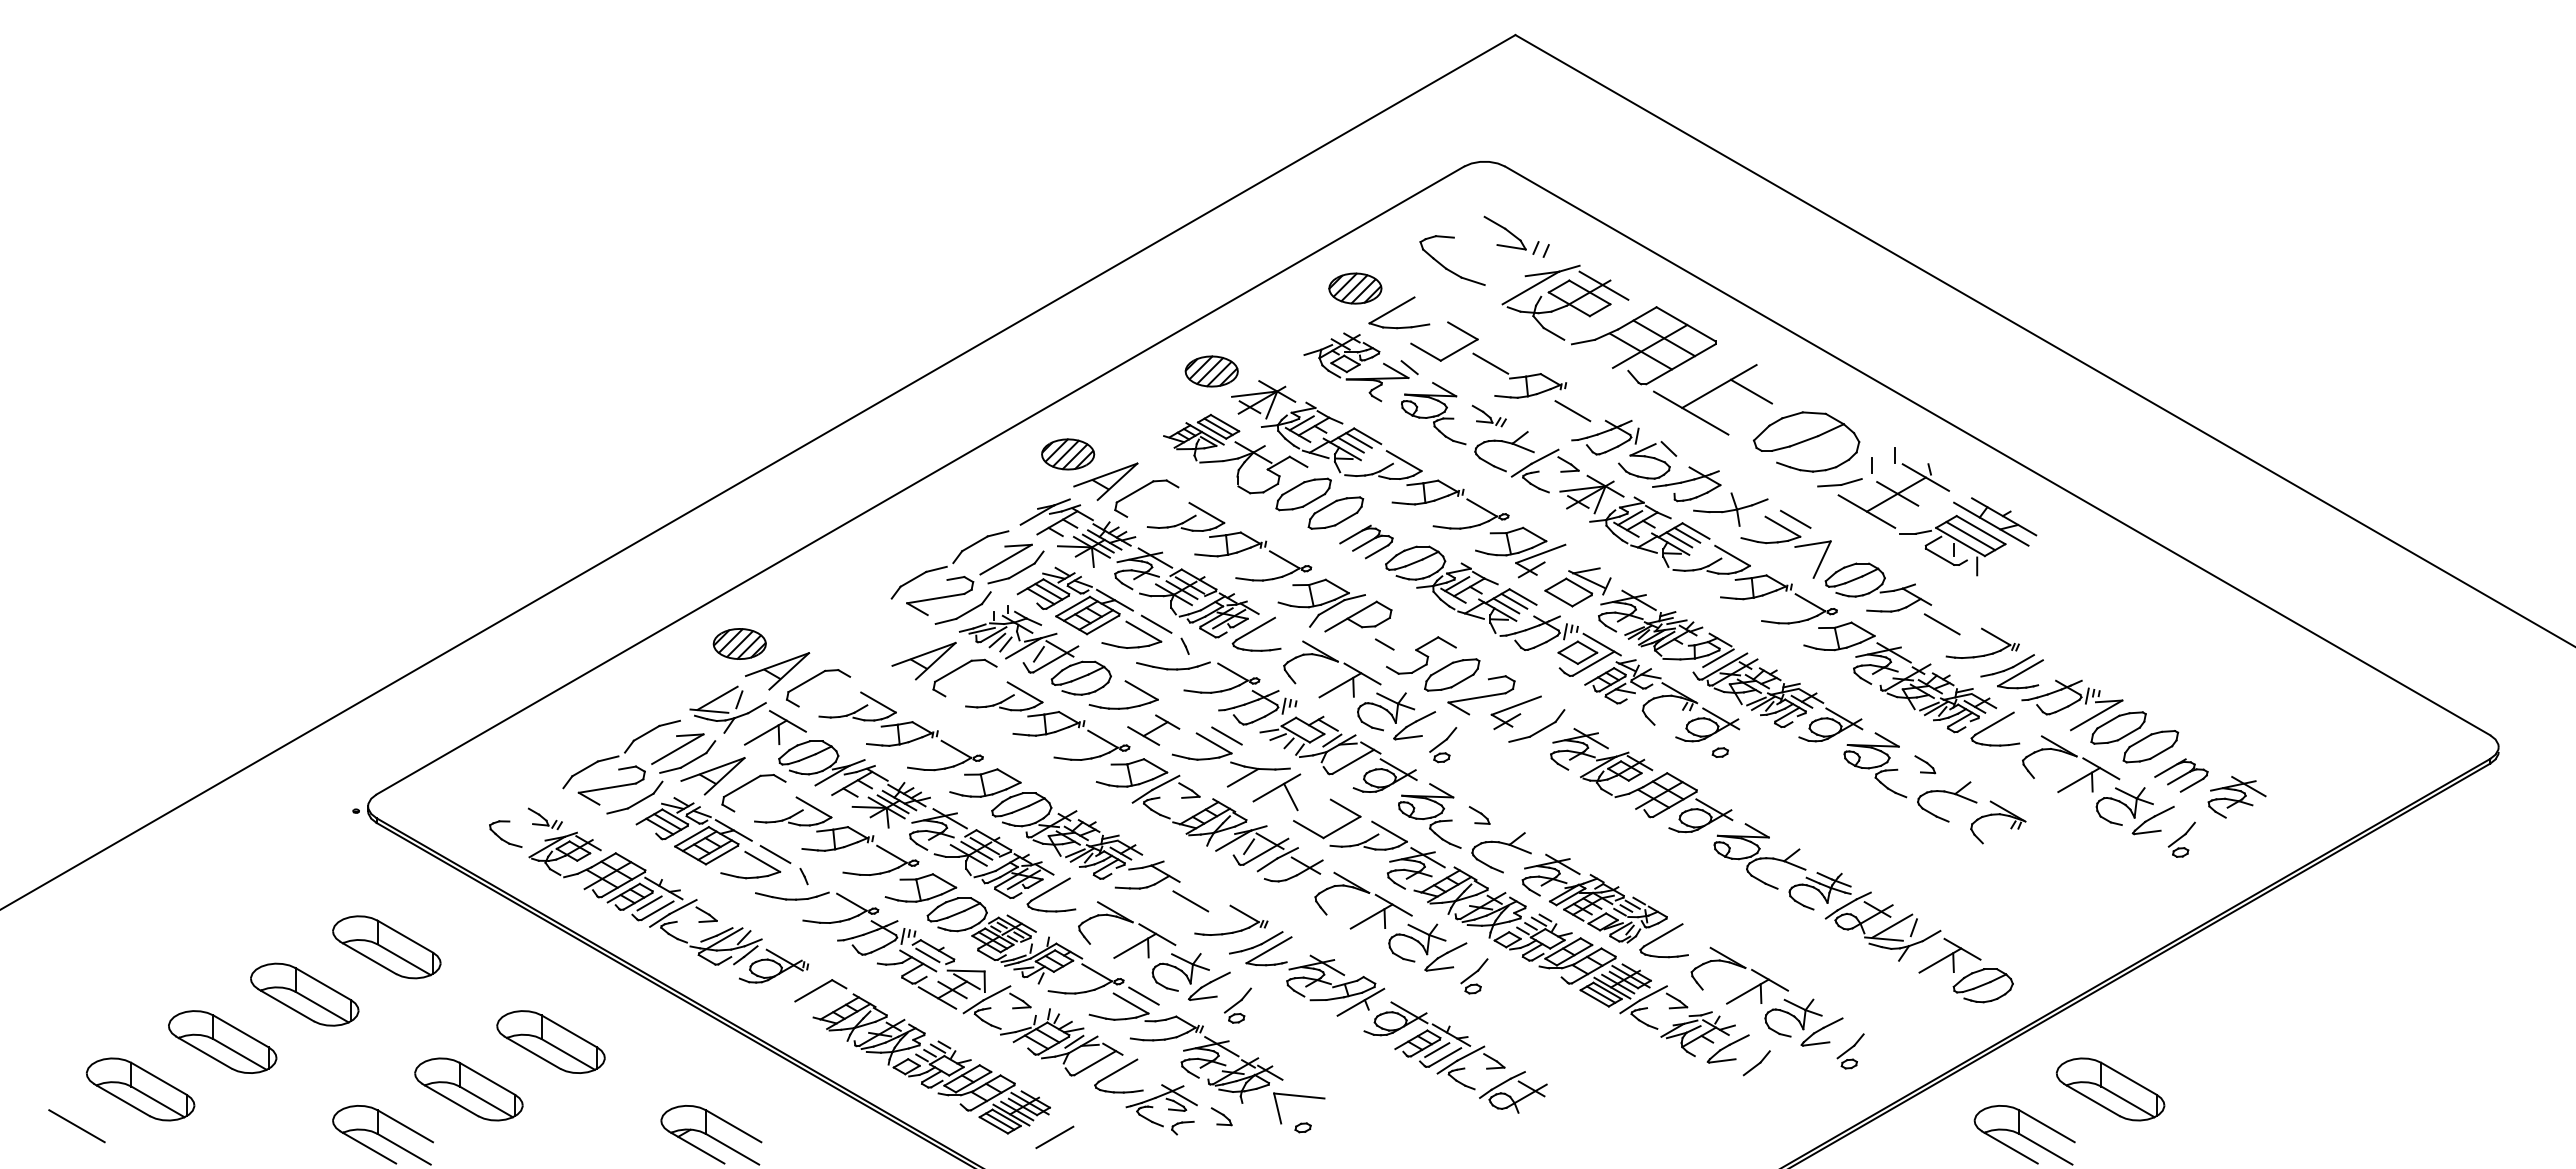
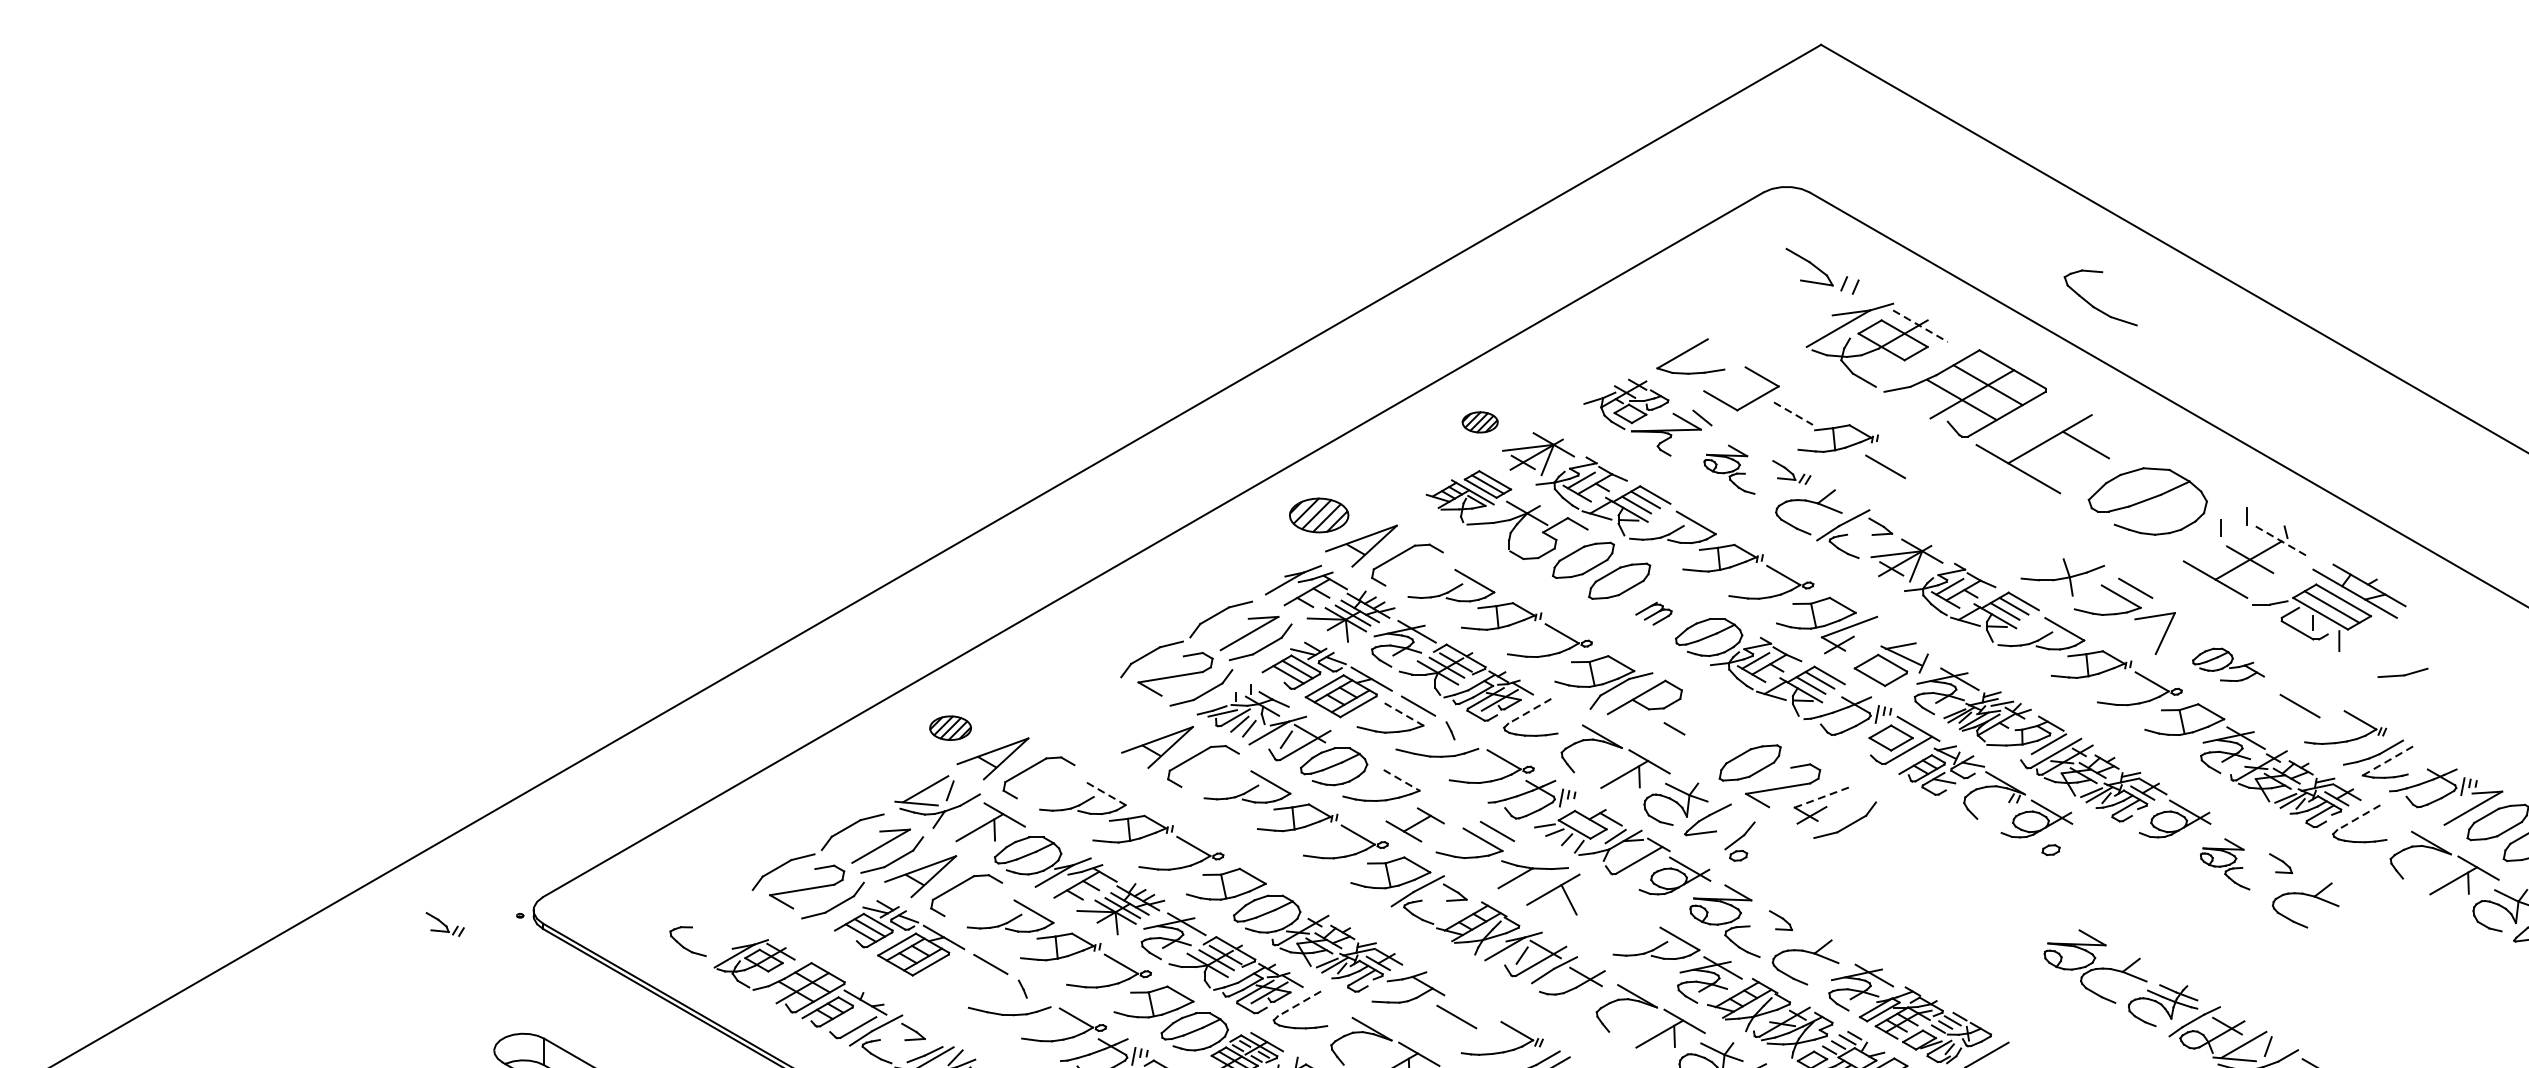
part: (1445, 266) -> (2092, 304), moved
line: (1604, 286) -> (1921, 327), solid -> dashed
part: (1355, 288) -> (1641, 329), removed
line: (1490, 363) -> (1793, 413), solid -> dashed
part: (1211, 371) -> (1480, 422), size x0.6
part: (1433, 413) -> (1729, 469), size x0.7
part: (1646, 460) -> (1968, 522), removed
line: (1925, 477) -> (2281, 541), solid -> dashed
part: (1839, 482) -> (2402, 672), moved
part: (1366, 541) -> (1653, 613), size x0.6
part: (1878, 587) -> (2228, 664), size x0.6
line: (1255, 629) -> (1529, 711), solid -> dashed
line: (1143, 631) -> (1403, 714), solid -> dashed
part: (739, 643) -> (950, 727), size x0.7
part: (1421, 655) -> (1715, 741), removed
line: (2020, 673) -> (2387, 761), solid -> dashed
line: (1141, 690) -> (1401, 780), solid -> dashed
line: (878, 702) -> (1106, 793), solid -> dashed
line: (1516, 705) -> (1822, 797), solid -> dashed
line: (1994, 724) -> (2358, 818), solid -> dashed
part: (1875, 765) -> (2225, 864), size x0.7
part: (1641, 780) -> (1962, 881), removed
part: (1998, 815) -> (2363, 920), removed
part: (545, 818) -> (445, 924), moved
part: (1334, 830) -> (1618, 937), removed
part: (754, 858) -> (967, 968), removed
line: (1050, 889) -> (1299, 1003), solid -> dashed
line: (649, 903) -> (849, 1019), removed

